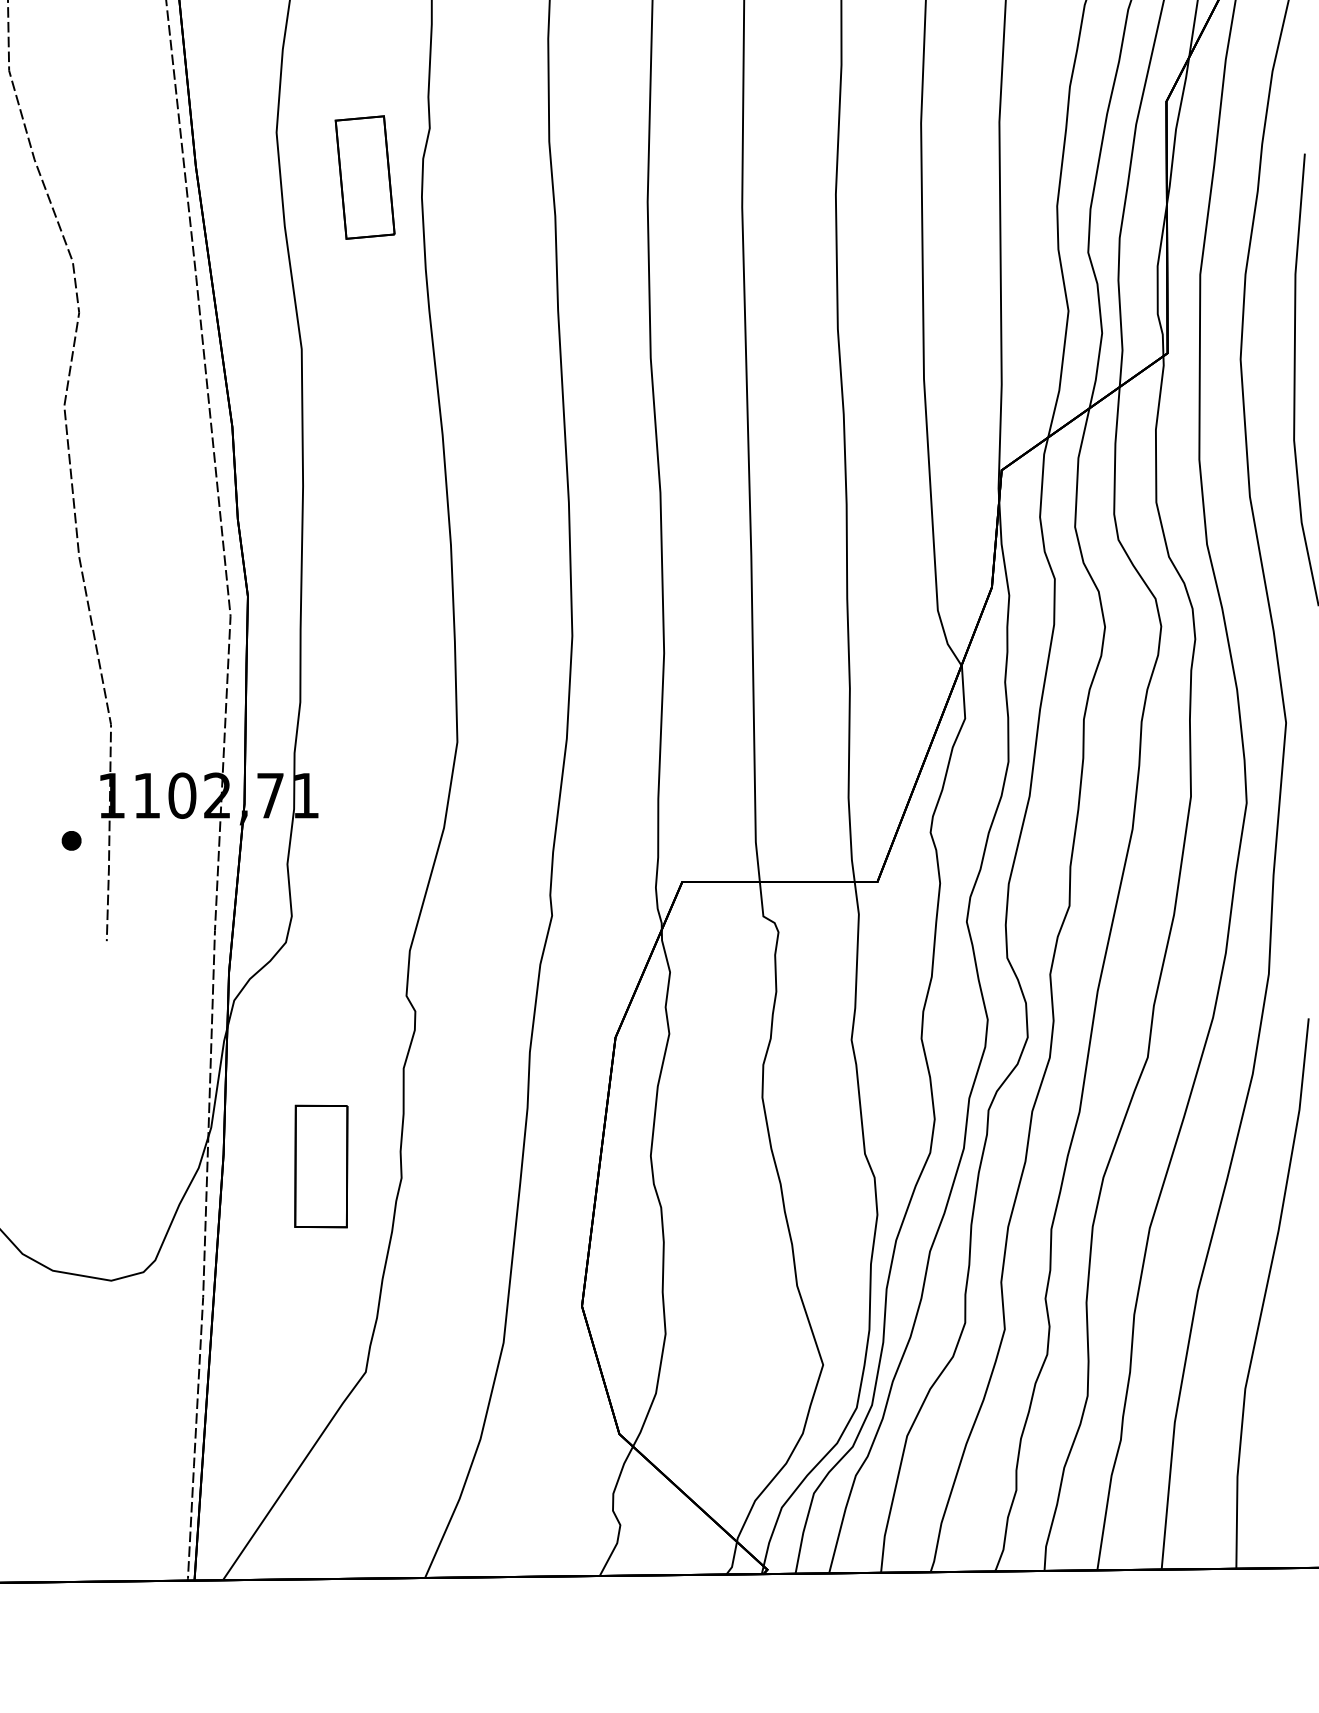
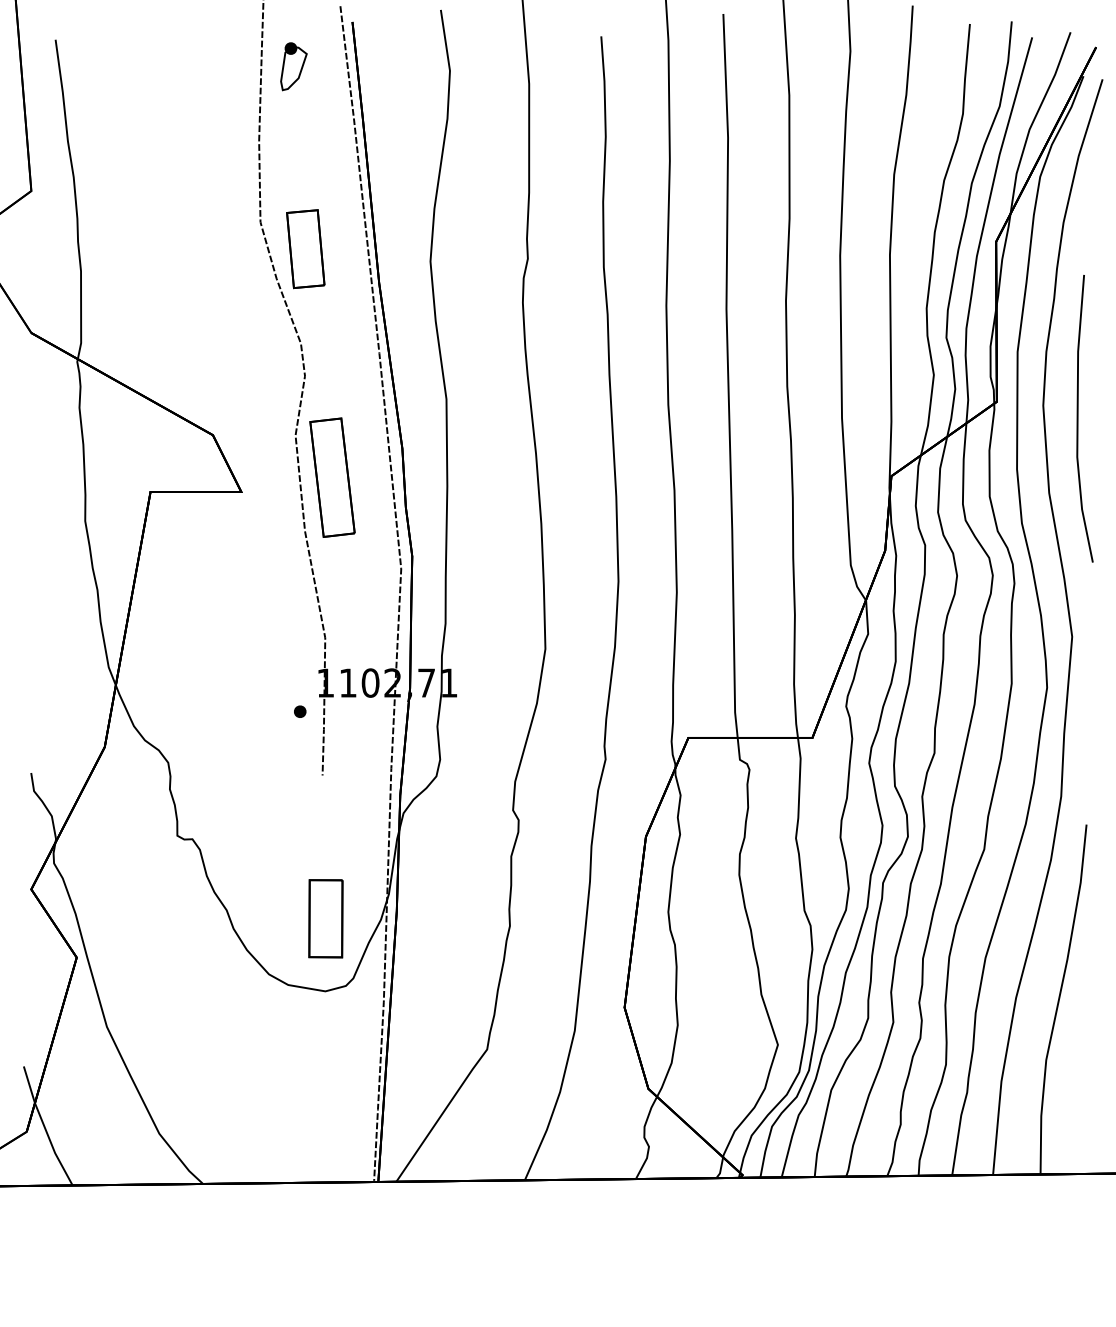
part: (364, 178) -> (305, 249), moved
part: (122, 472) -> (332, 477), added
part: (320, 1166) -> (325, 918), moved

